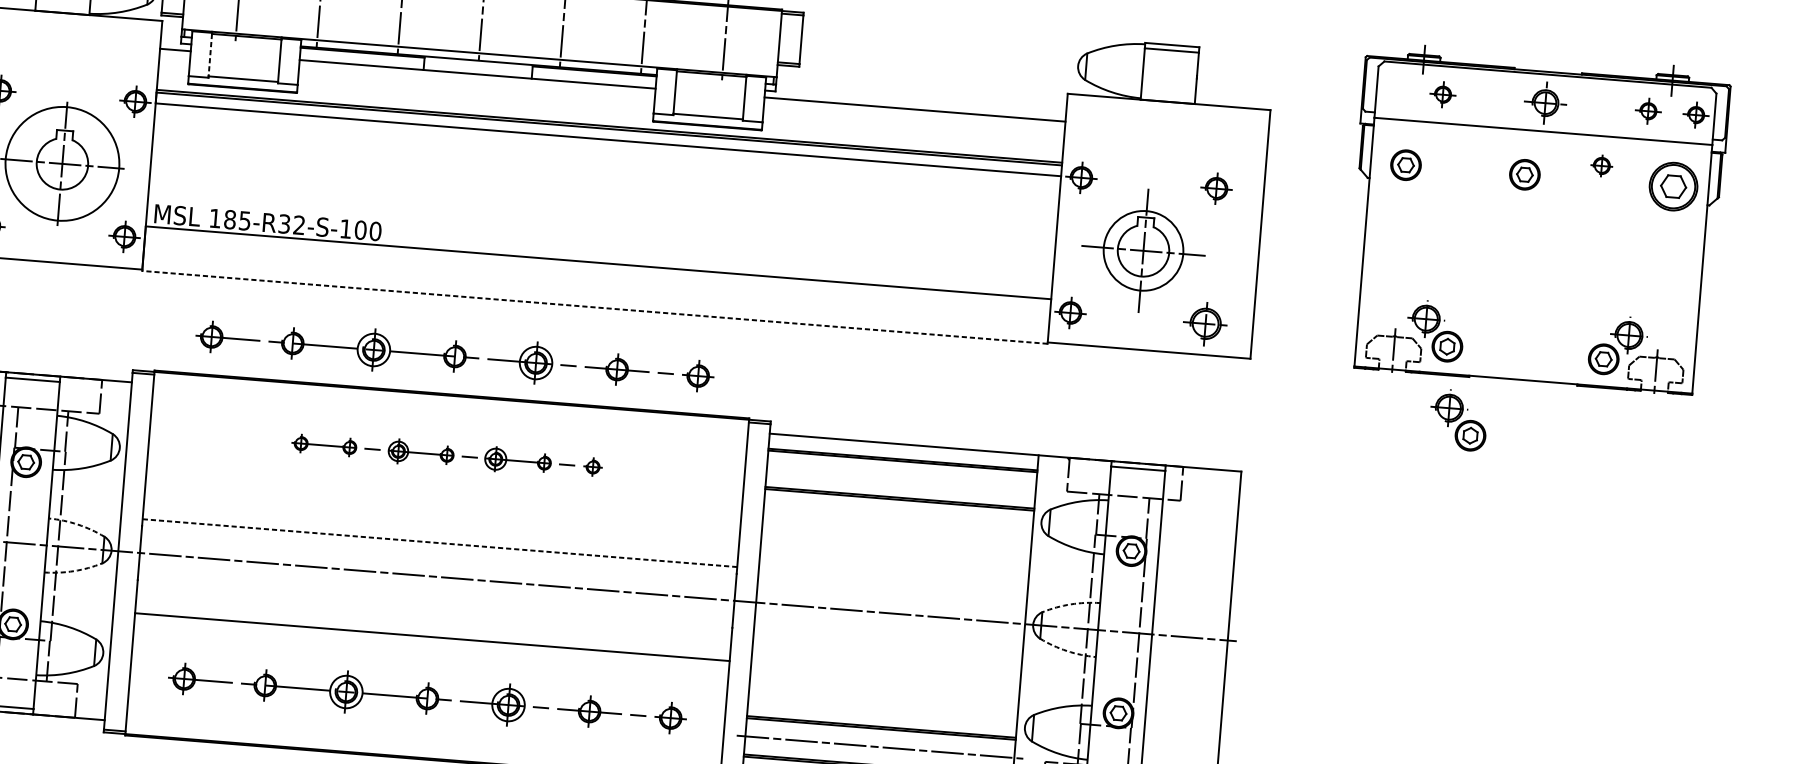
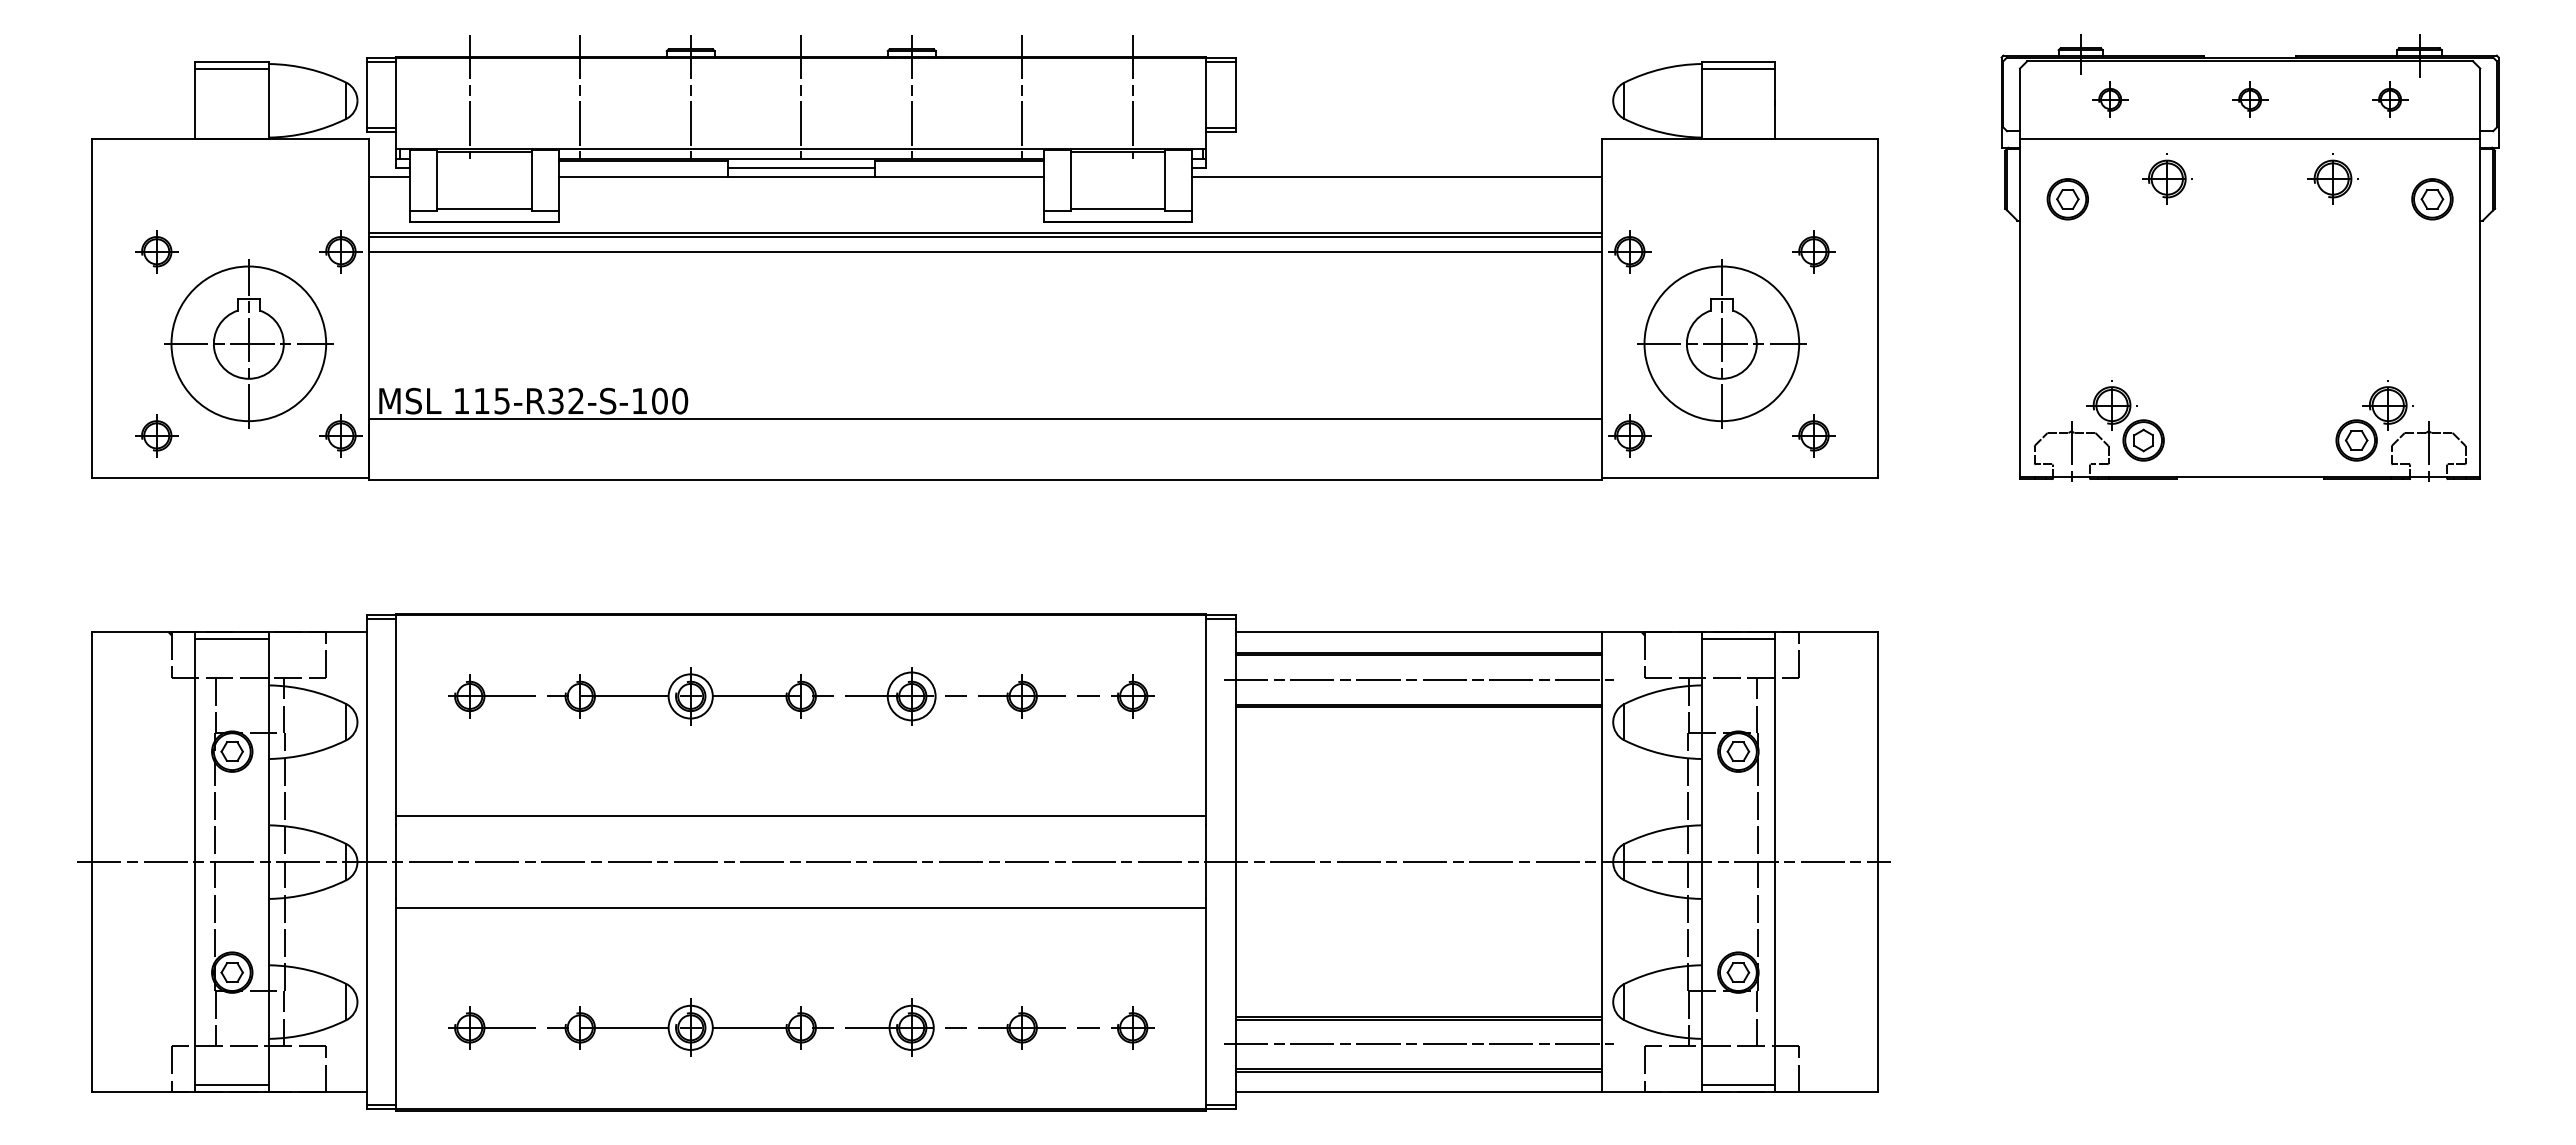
line: (210, 55) -> (437, 180), dashed -> solid
line: (477, 67) -> (800, 168), added
part: (1545, 102) -> (2250, 99), size x0.62
part: (1696, 114) -> (2455, 99), removed
part: (1480, 155) -> (2167, 178), added
part: (1601, 165) -> (2332, 178), size x1.67
part: (1524, 174) -> (2229, 199), removed
part: (1673, 186) -> (2432, 199), size x0.62
text: (229, 219) -> (481, 400), 185-R32-S-100 -> 115-R32-S-100
circle: (1143, 250) -> (1721, 343), size x1.43
line: (595, 307) -> (985, 480), dashed -> solid
part: (1205, 323) -> (1813, 435), size x0.71
part: (455, 356) -> (801, 561), removed
part: (1458, 420) -> (2166, 538), removed
part: (447, 455) -> (801, 696), size x1.67
line: (901, 479) -> (1418, 679), added
arc: (77, 524) -> (308, 830), dashed -> solid
line: (439, 543) -> (800, 816), dashed -> solid
arc: (73, 570) -> (308, 893), dashed -> solid
arc: (1070, 604) -> (1661, 830), dashed -> solid
line: (432, 637) -> (801, 908), moved
arc: (1066, 650) -> (1661, 893), dashed -> solid

